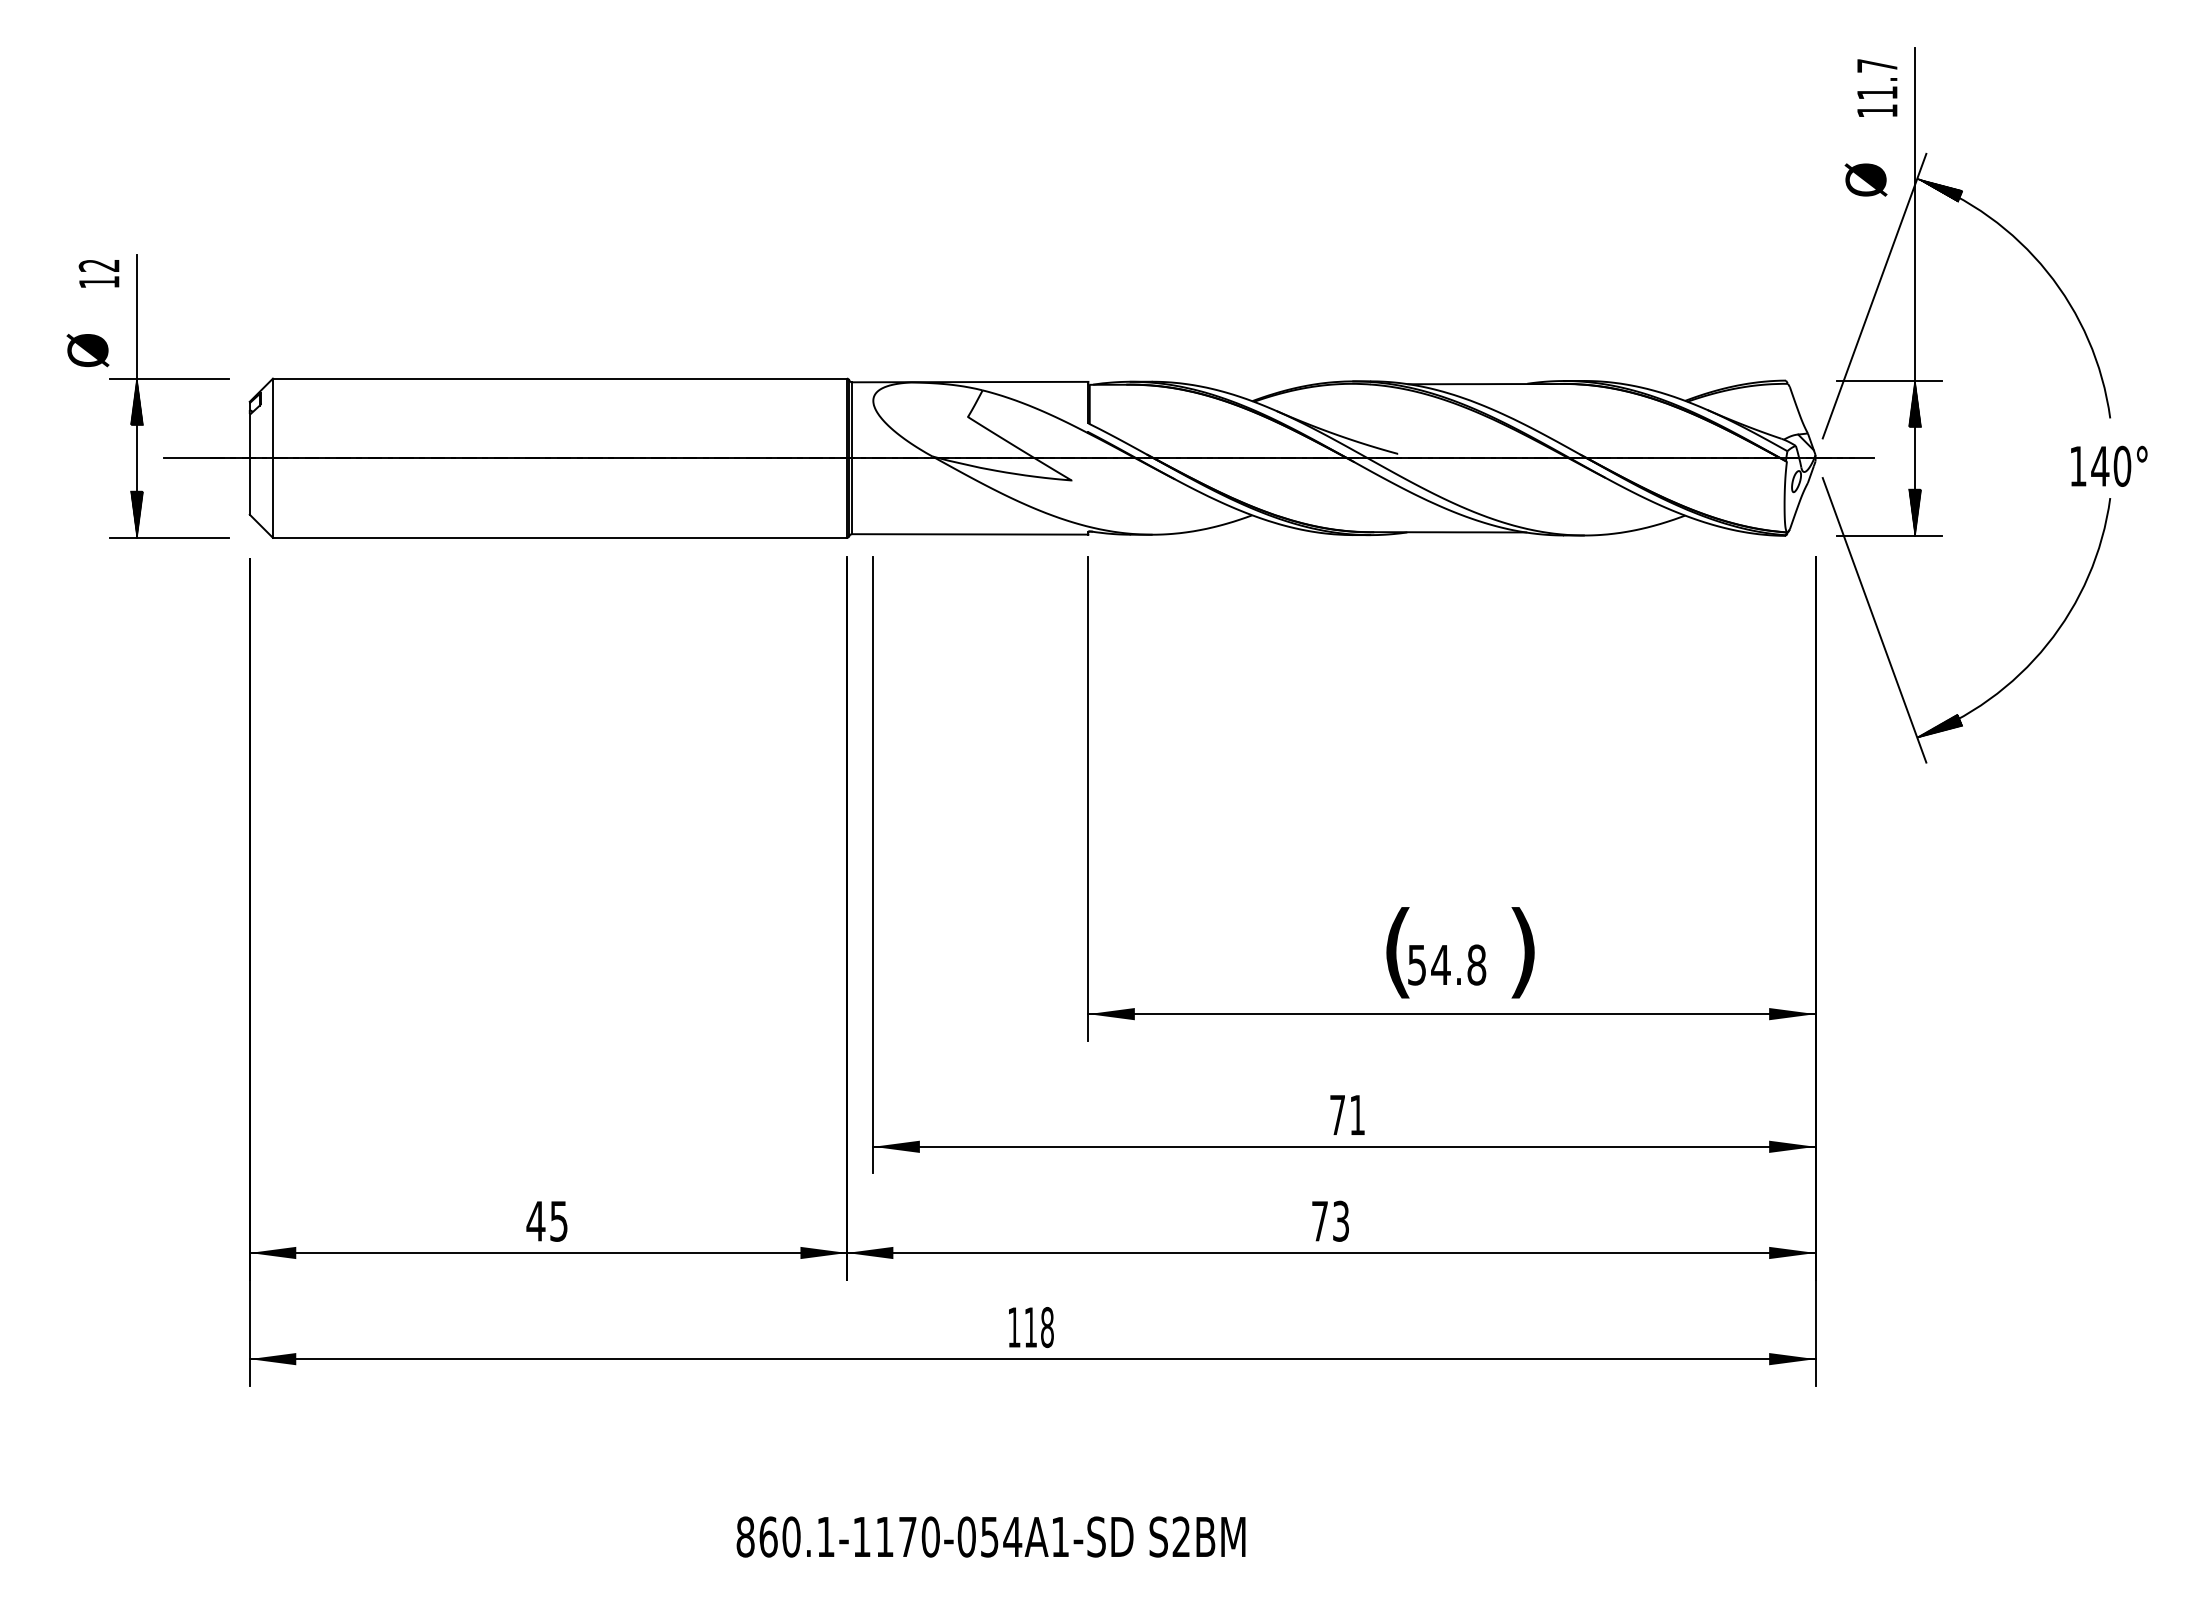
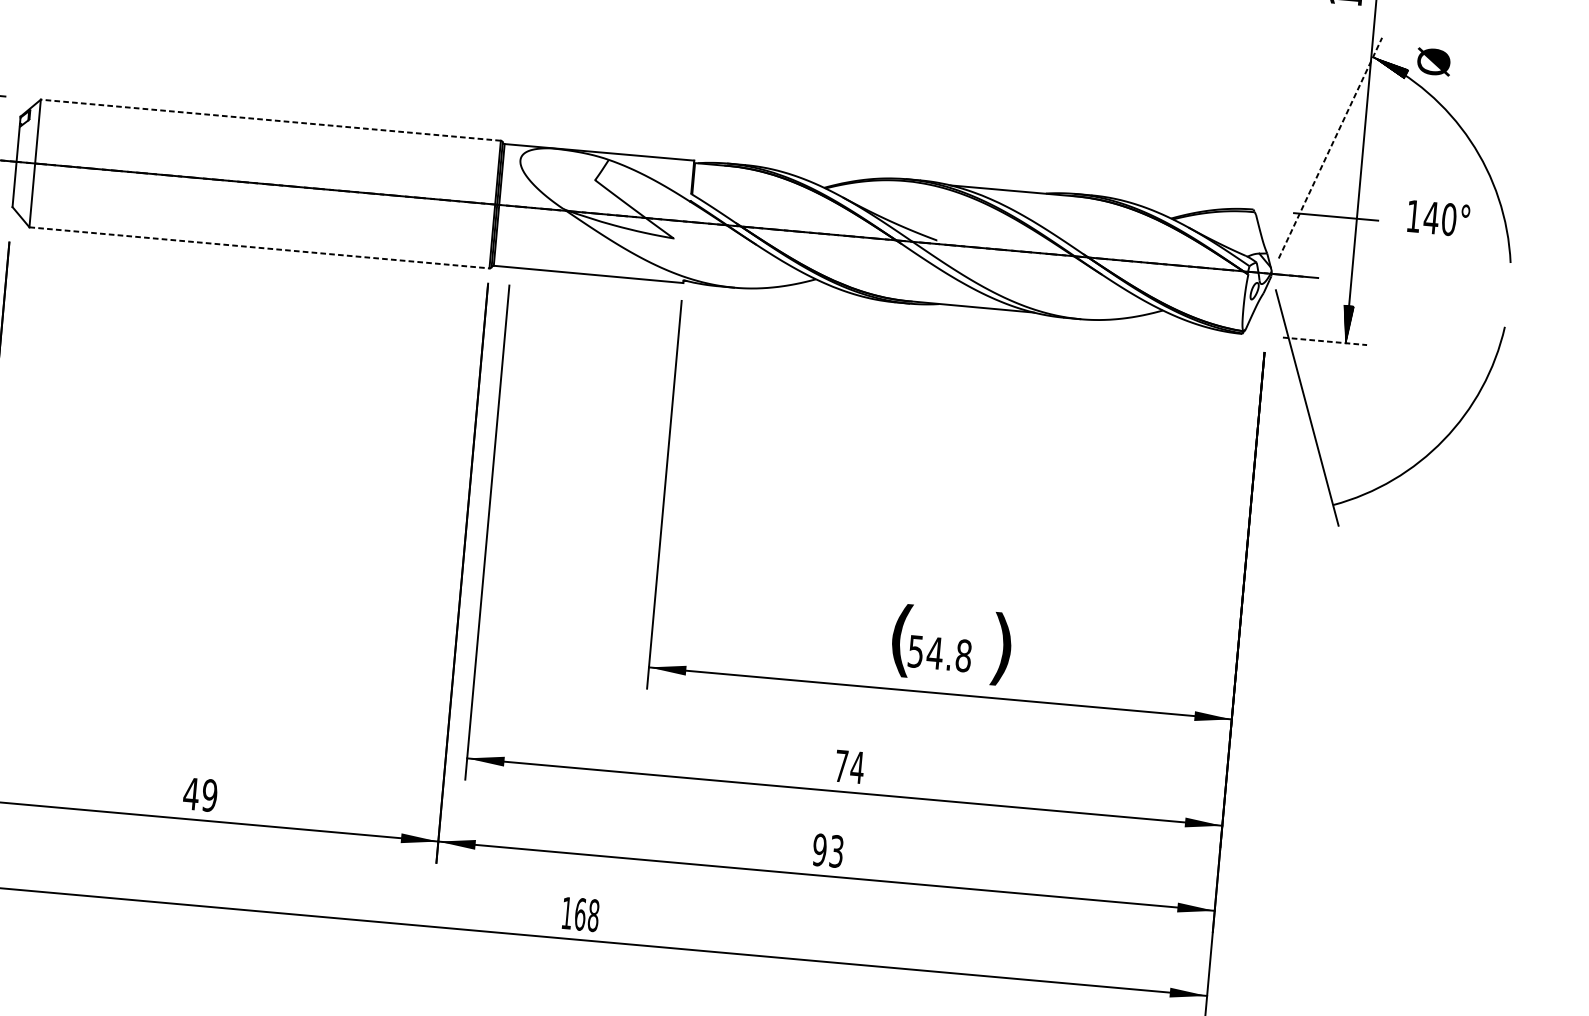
text: (1865, 179) -> (1433, 61), moved
line: (1874, 295) -> (1330, 147), solid -> dashed
line: (559, 378) -> (270, 120), solid -> dashed
hatch: (1915, 403) -> (1355, 237), removed
text: (2109, 465) -> (1438, 217), moved
line: (1889, 535) -> (1325, 341), solid -> dashed
line: (559, 537) -> (259, 247), solid -> dashed
hatch: (1939, 725) -> (1351, 496), removed
text: (1357, 1114) -> (857, 767), 71 -> 74
text: (558, 1220) -> (209, 794), 45 -> 49
text: (1319, 1220) -> (819, 849), 73 -> 93
text: (1030, 1327) -> (580, 914), 118 -> 168

